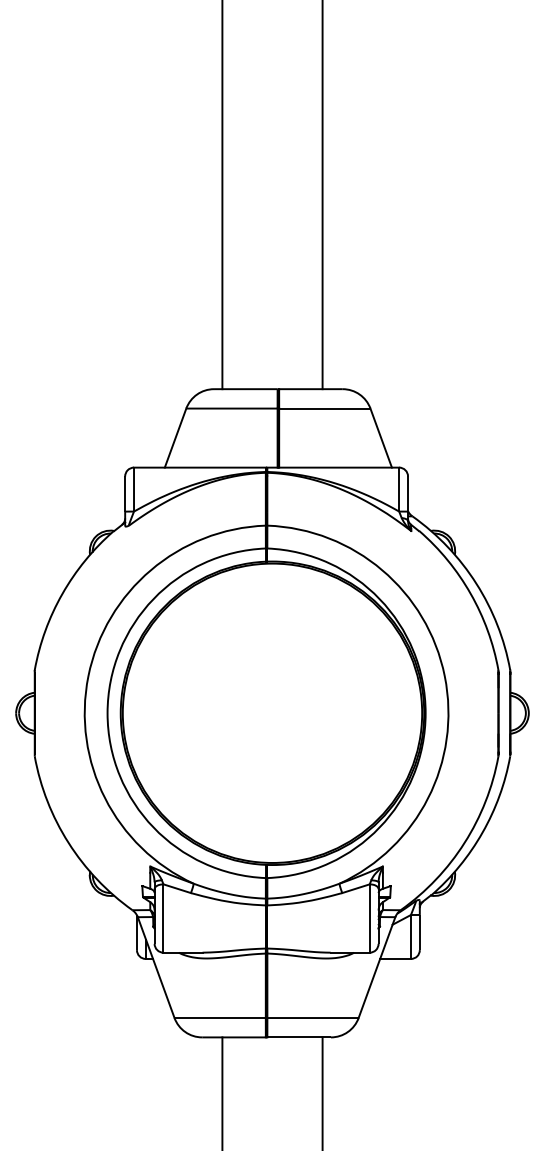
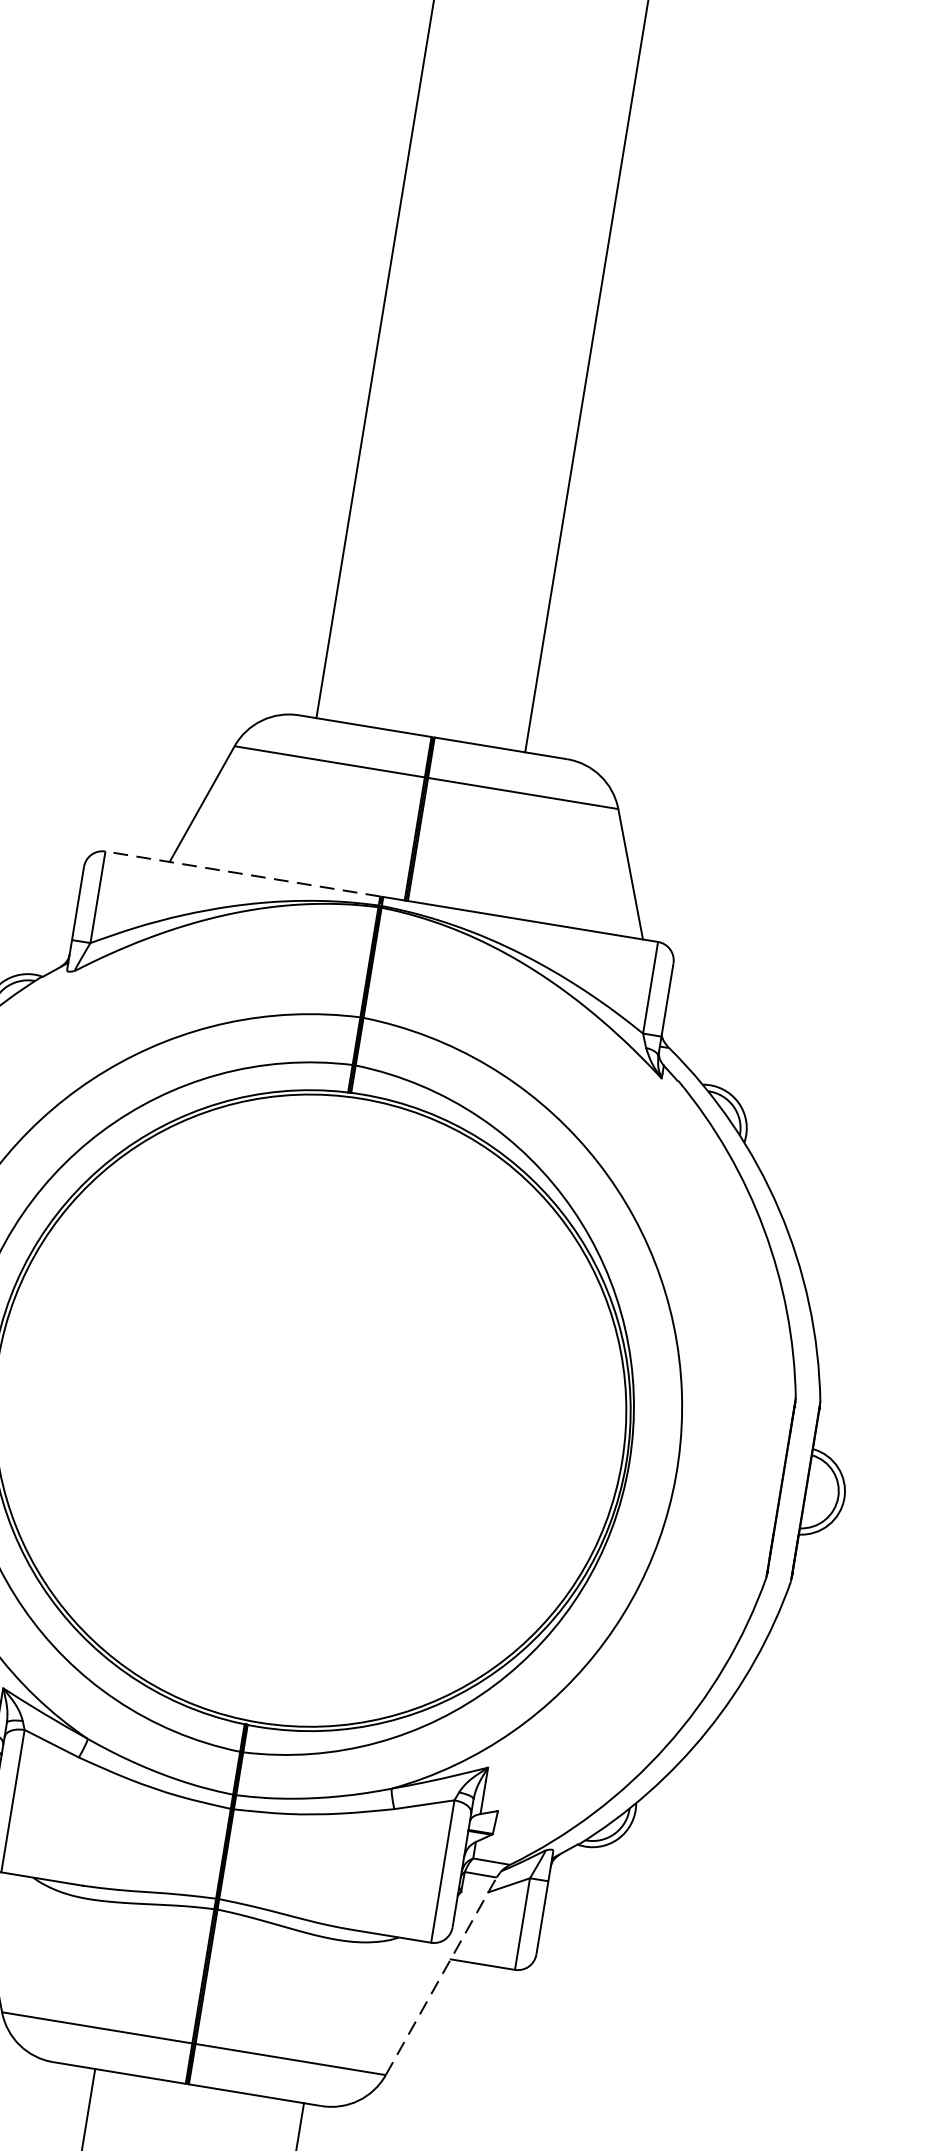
line: (199, 467) -> (241, 873), solid -> dashed
line: (377, 967) -> (442, 1976), solid -> dashed

